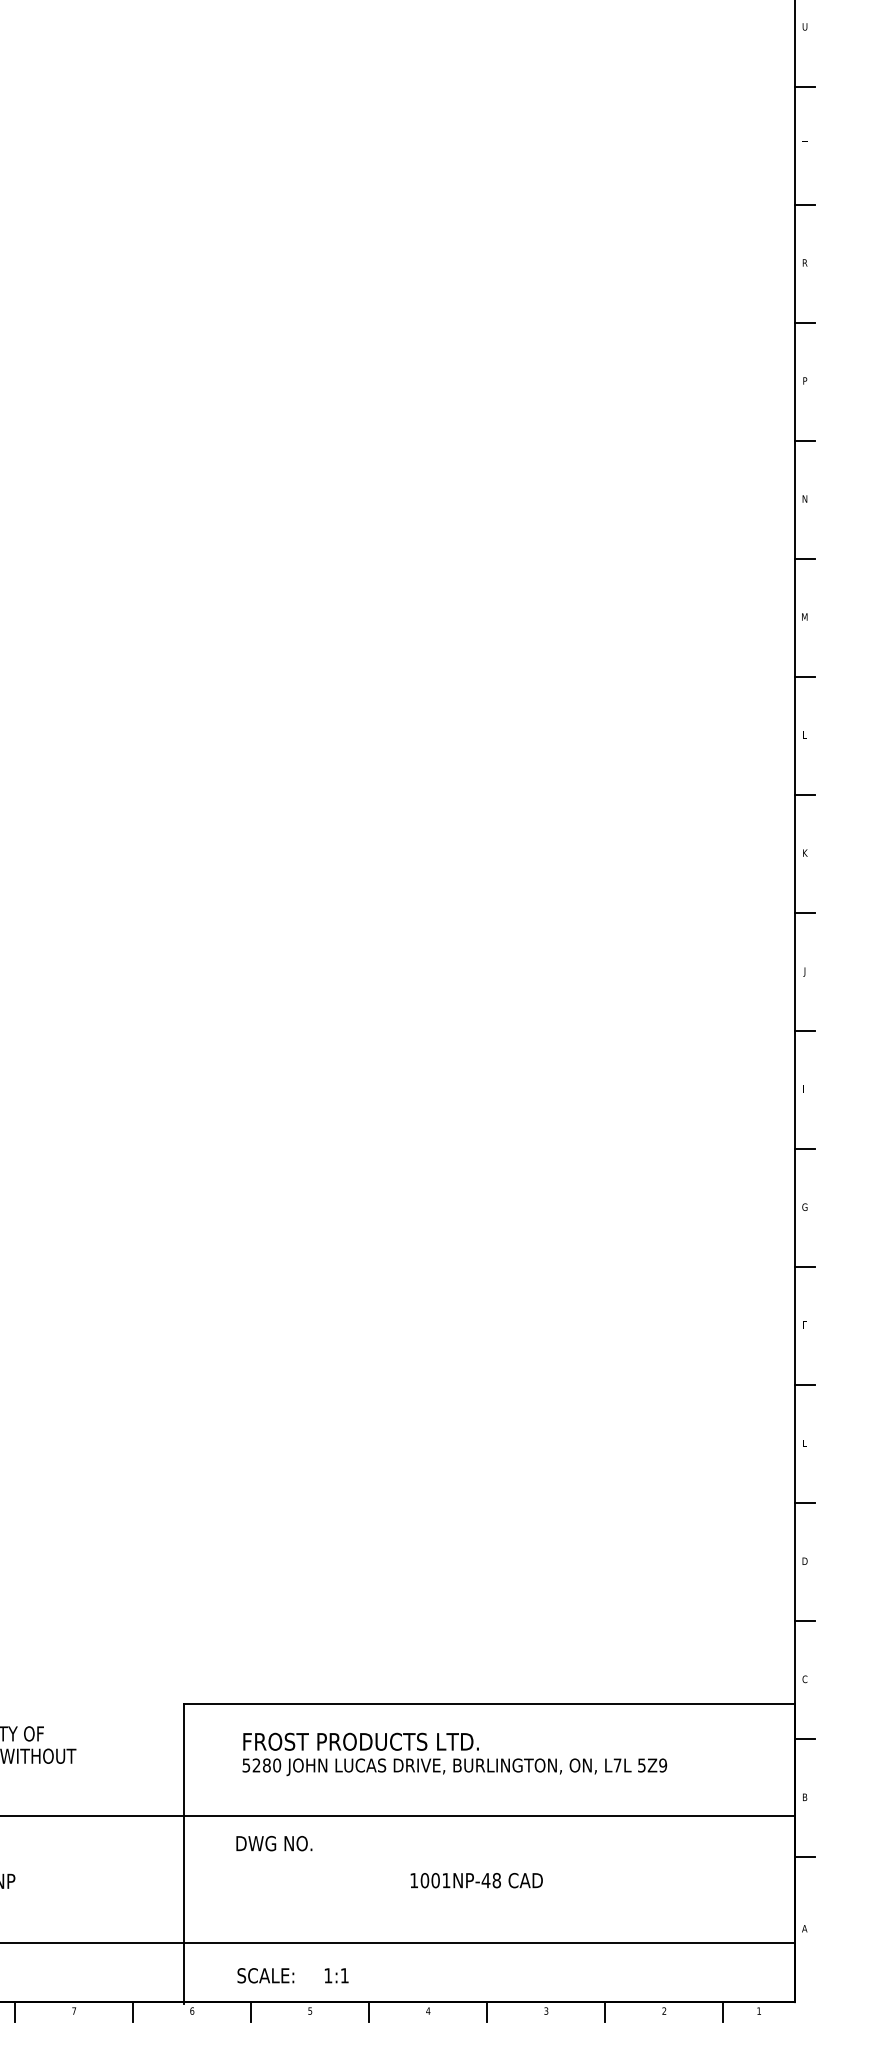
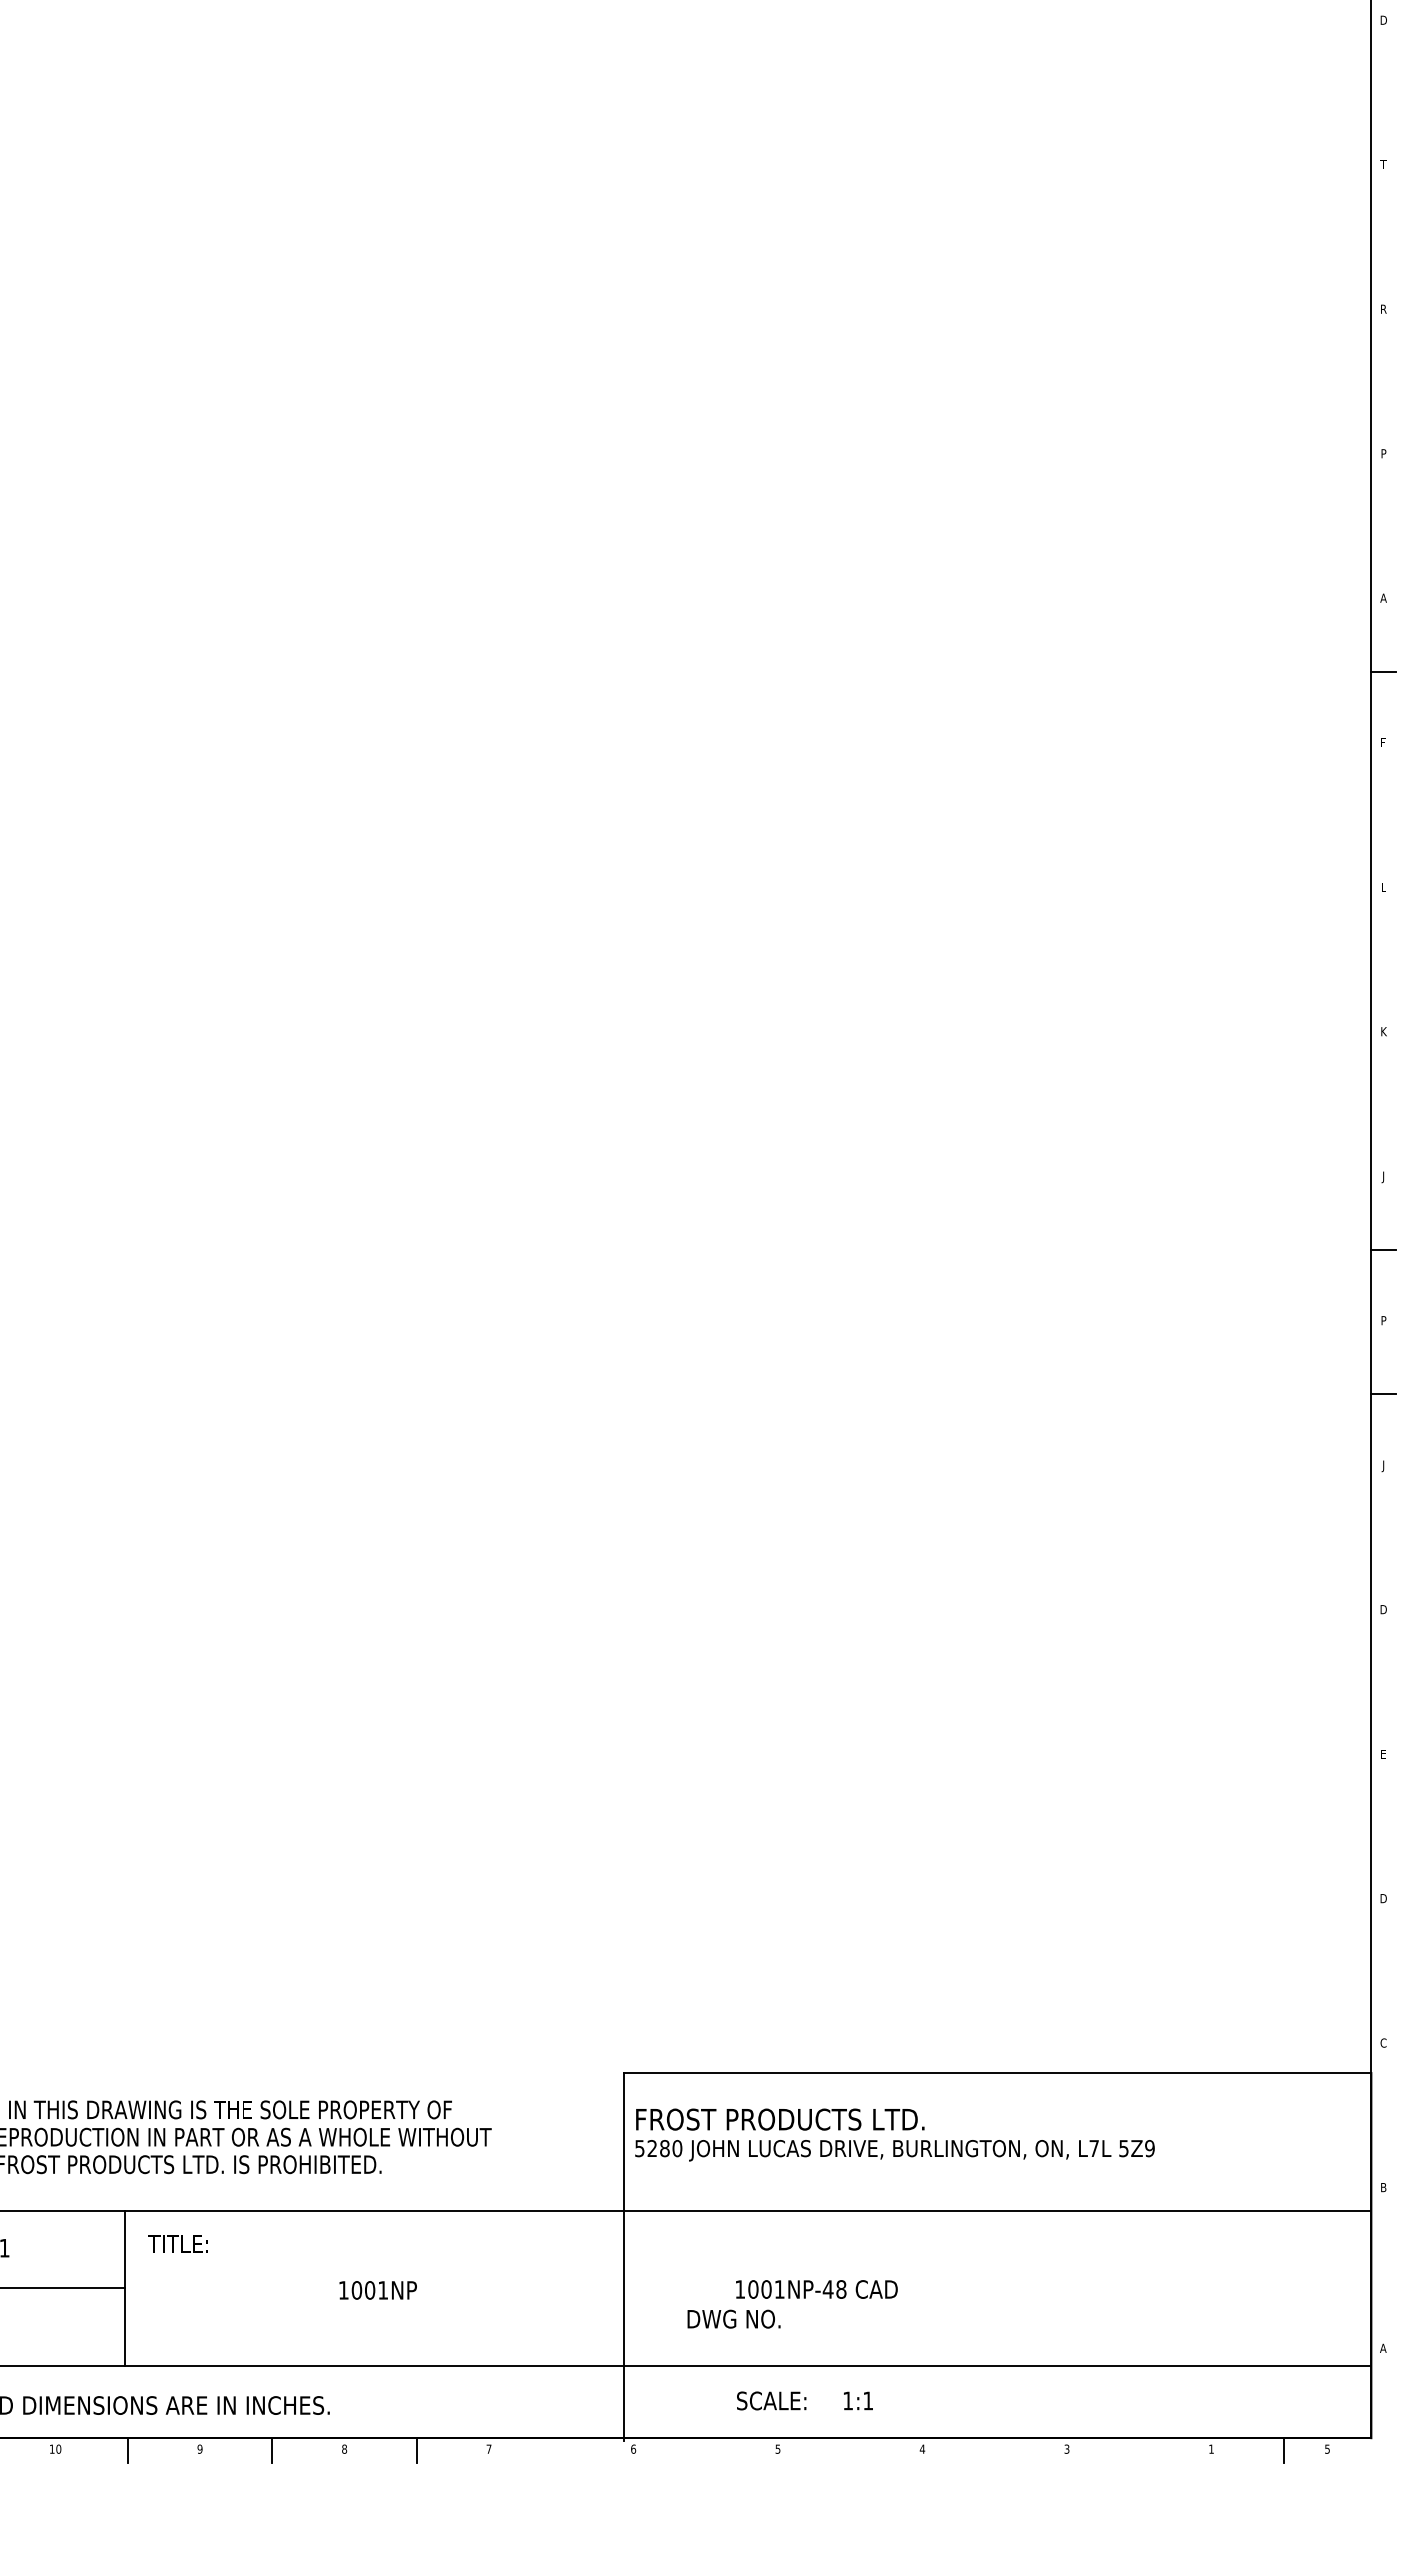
text: (804, 26) -> (1383, 19), U -> D
line: (804, 86) -> (1383, 93), removed
line: (804, 205) -> (1383, 238), removed
line: (804, 322) -> (1383, 382), removed
line: (804, 441) -> (1383, 527), removed
text: (804, 498) -> (1383, 597), N -> A
text: (804, 616) -> (1383, 742), M -> F
line: (804, 677) -> (1383, 816), removed
line: (804, 794) -> (1383, 960), removed
line: (804, 913) -> (1383, 1105), removed
text: (804, 1089) -> (1383, 1320), H -> P
text: (804, 1208) -> (1383, 1466), G -> J
line: (804, 1267) -> (1383, 1538), removed
text: (804, 1325) -> (1383, 1609), F -> D
line: (804, 1385) -> (1383, 1683), removed
line: (804, 1503) -> (1383, 1827), removed
line: (804, 1621) -> (1383, 1972), removed
line: (804, 1739) -> (1383, 2116), removed
text: (454, 1754) -> (894, 2134), moved
text: (273, 1843) -> (733, 2318), moved
line: (804, 1857) -> (1383, 2261), removed
text: (476, 1880) -> (816, 2289), moved
text: (292, 1975) -> (804, 2400), moved
text: (664, 2010) -> (1211, 2448), 2 -> 1
text: (759, 2010) -> (1327, 2448), 1 -> 5
line: (133, 2012) -> (561, 2450), removed
line: (251, 2012) -> (705, 2450), removed
line: (369, 2012) -> (850, 2450), removed
line: (487, 2012) -> (994, 2450), removed
line: (605, 2012) -> (1139, 2450), removed

